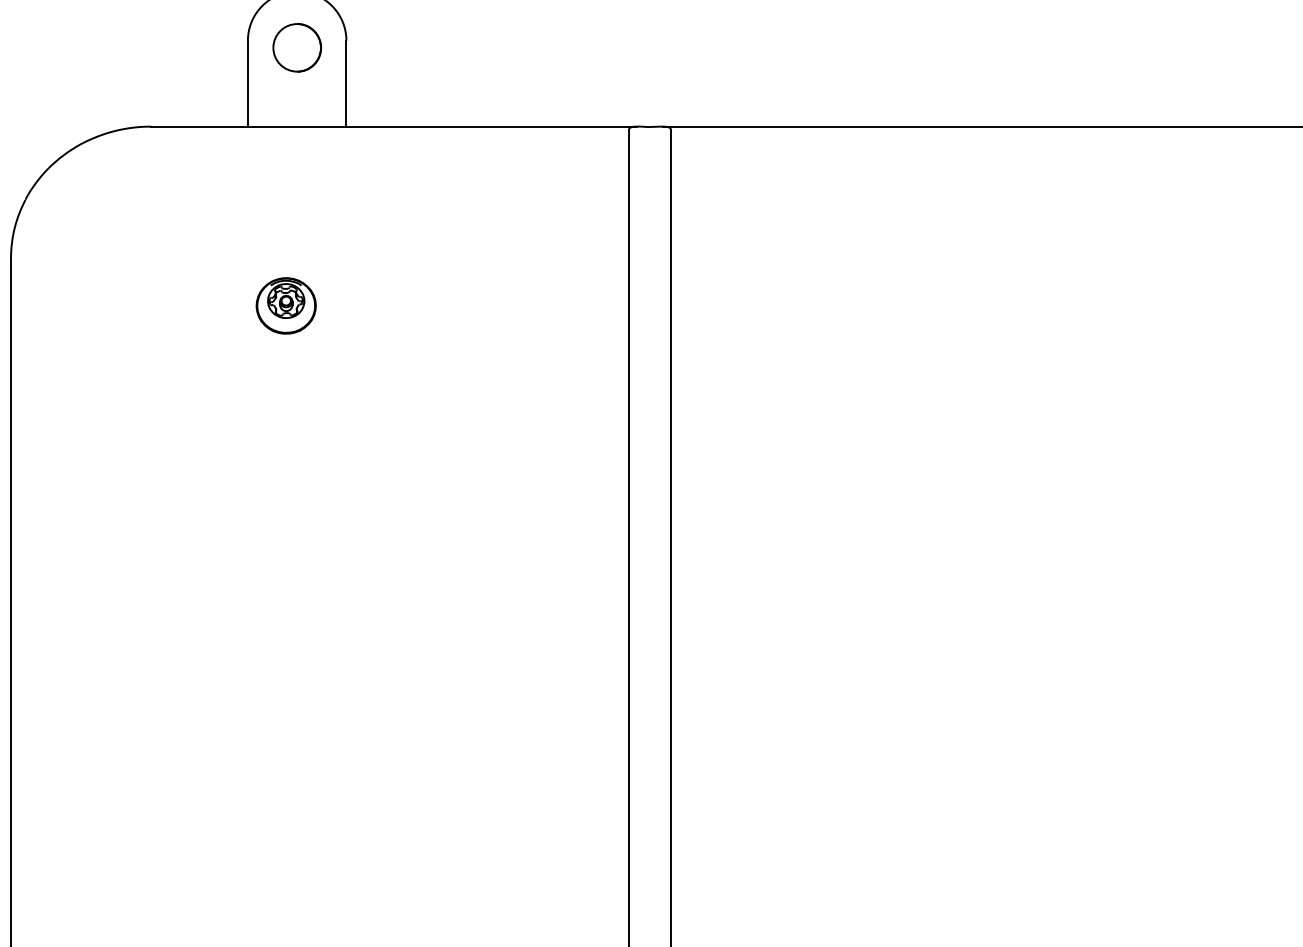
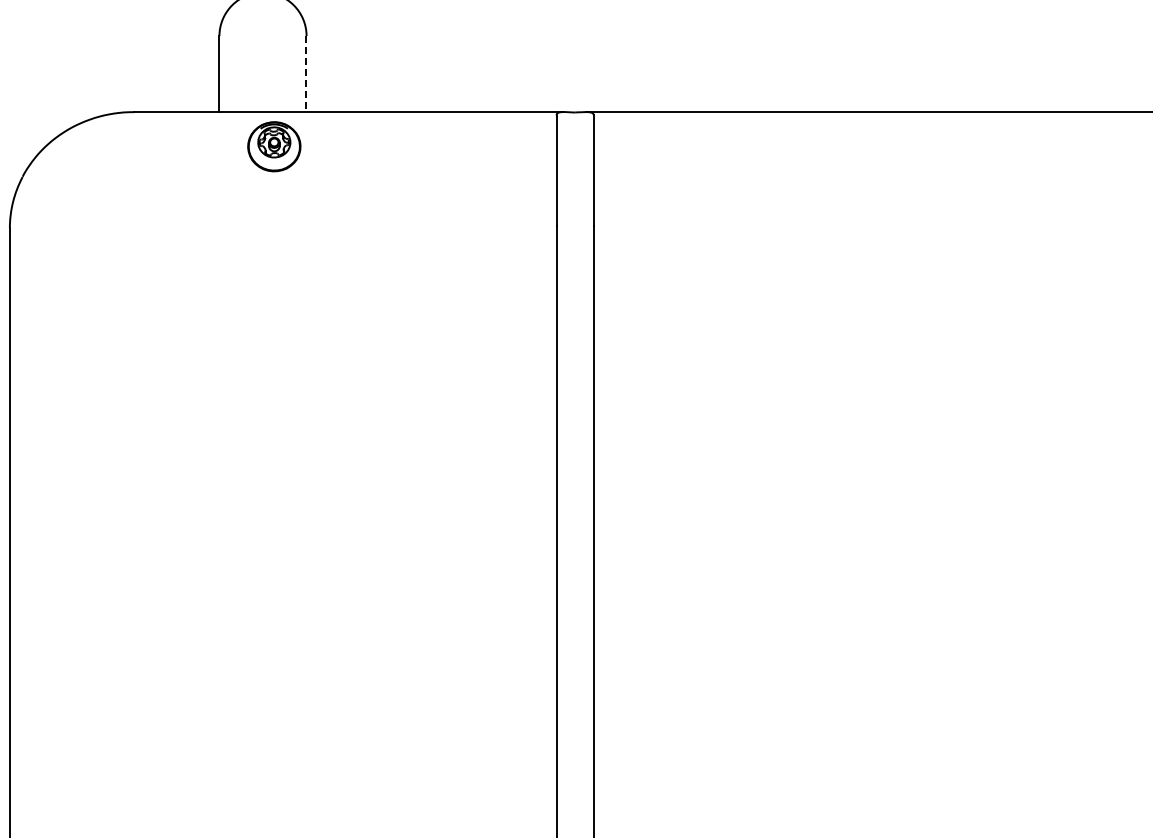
circle: (297, 47) -> (263, 42), removed
line: (346, 84) -> (306, 74), solid -> dashed
part: (286, 305) -> (274, 146), moved

